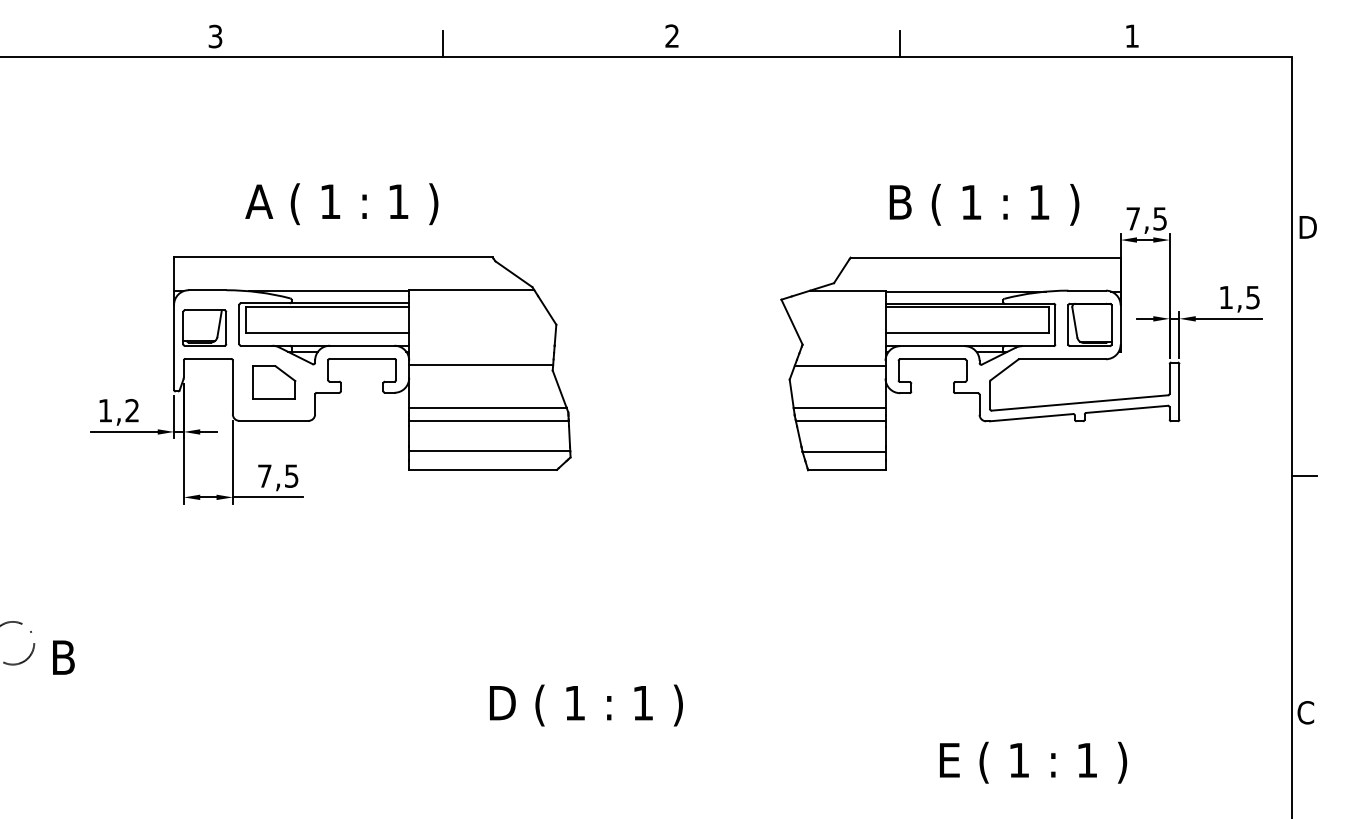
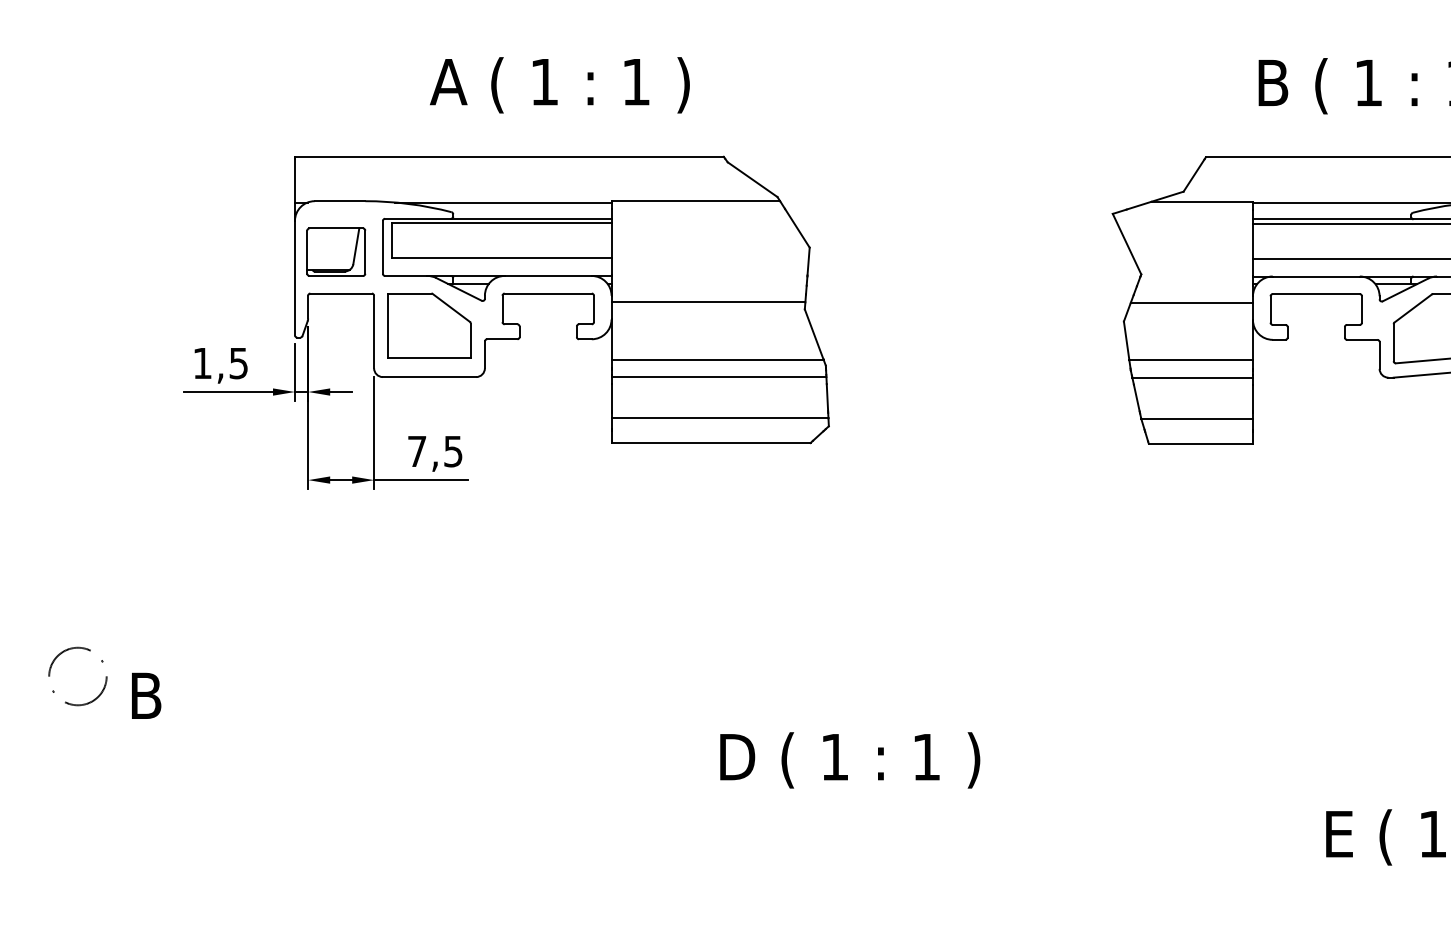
text: (341, 204) -> (559, 85), moved
part: (273, 382) -> (428, 325), size x1.43
text: (131, 410) -> (237, 363), 1,2 -> 1,5

